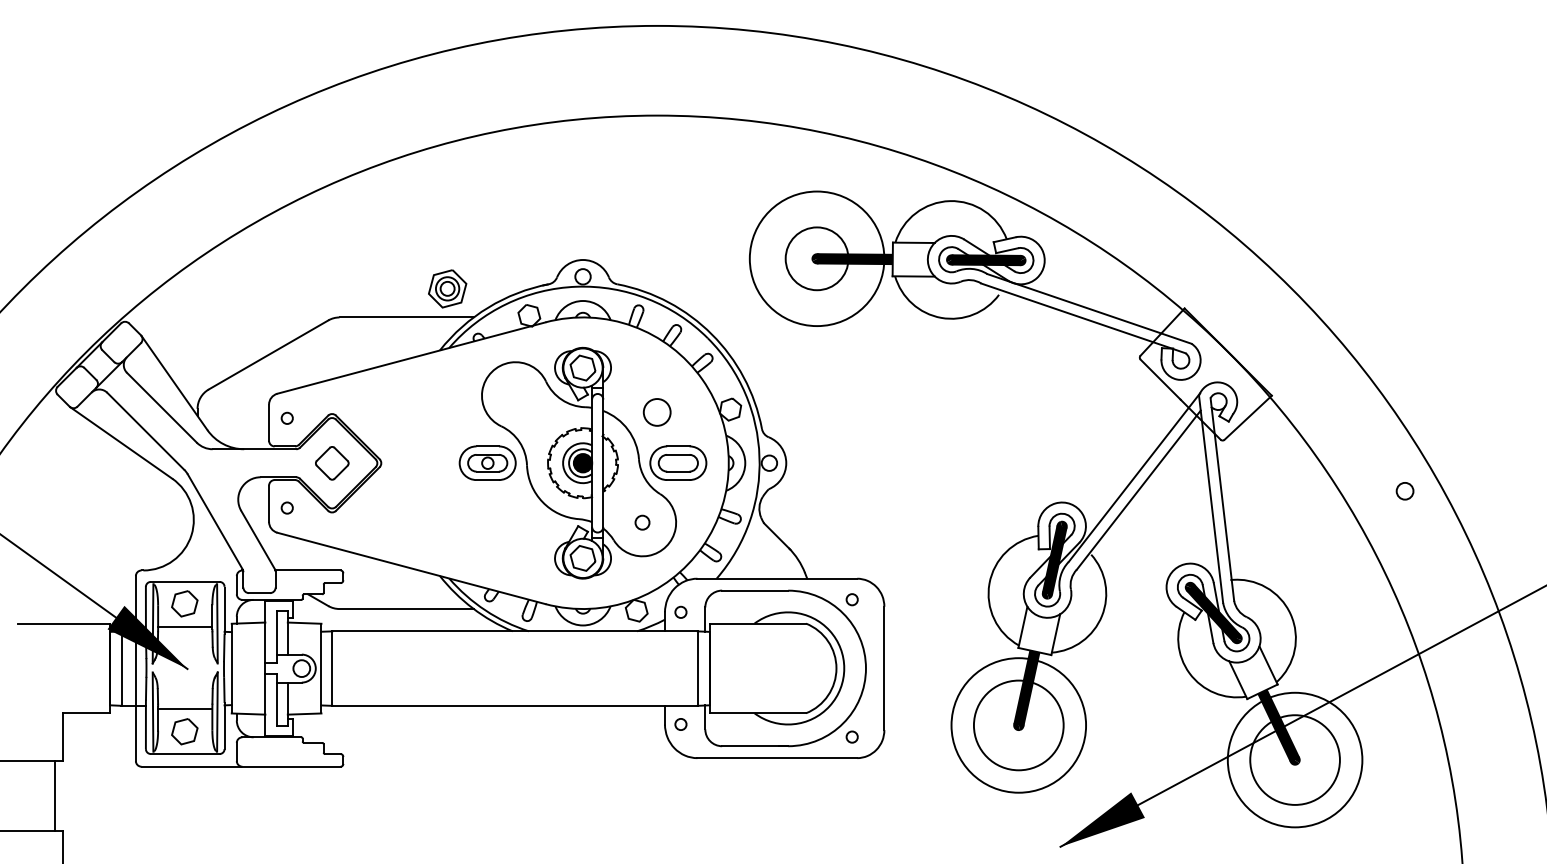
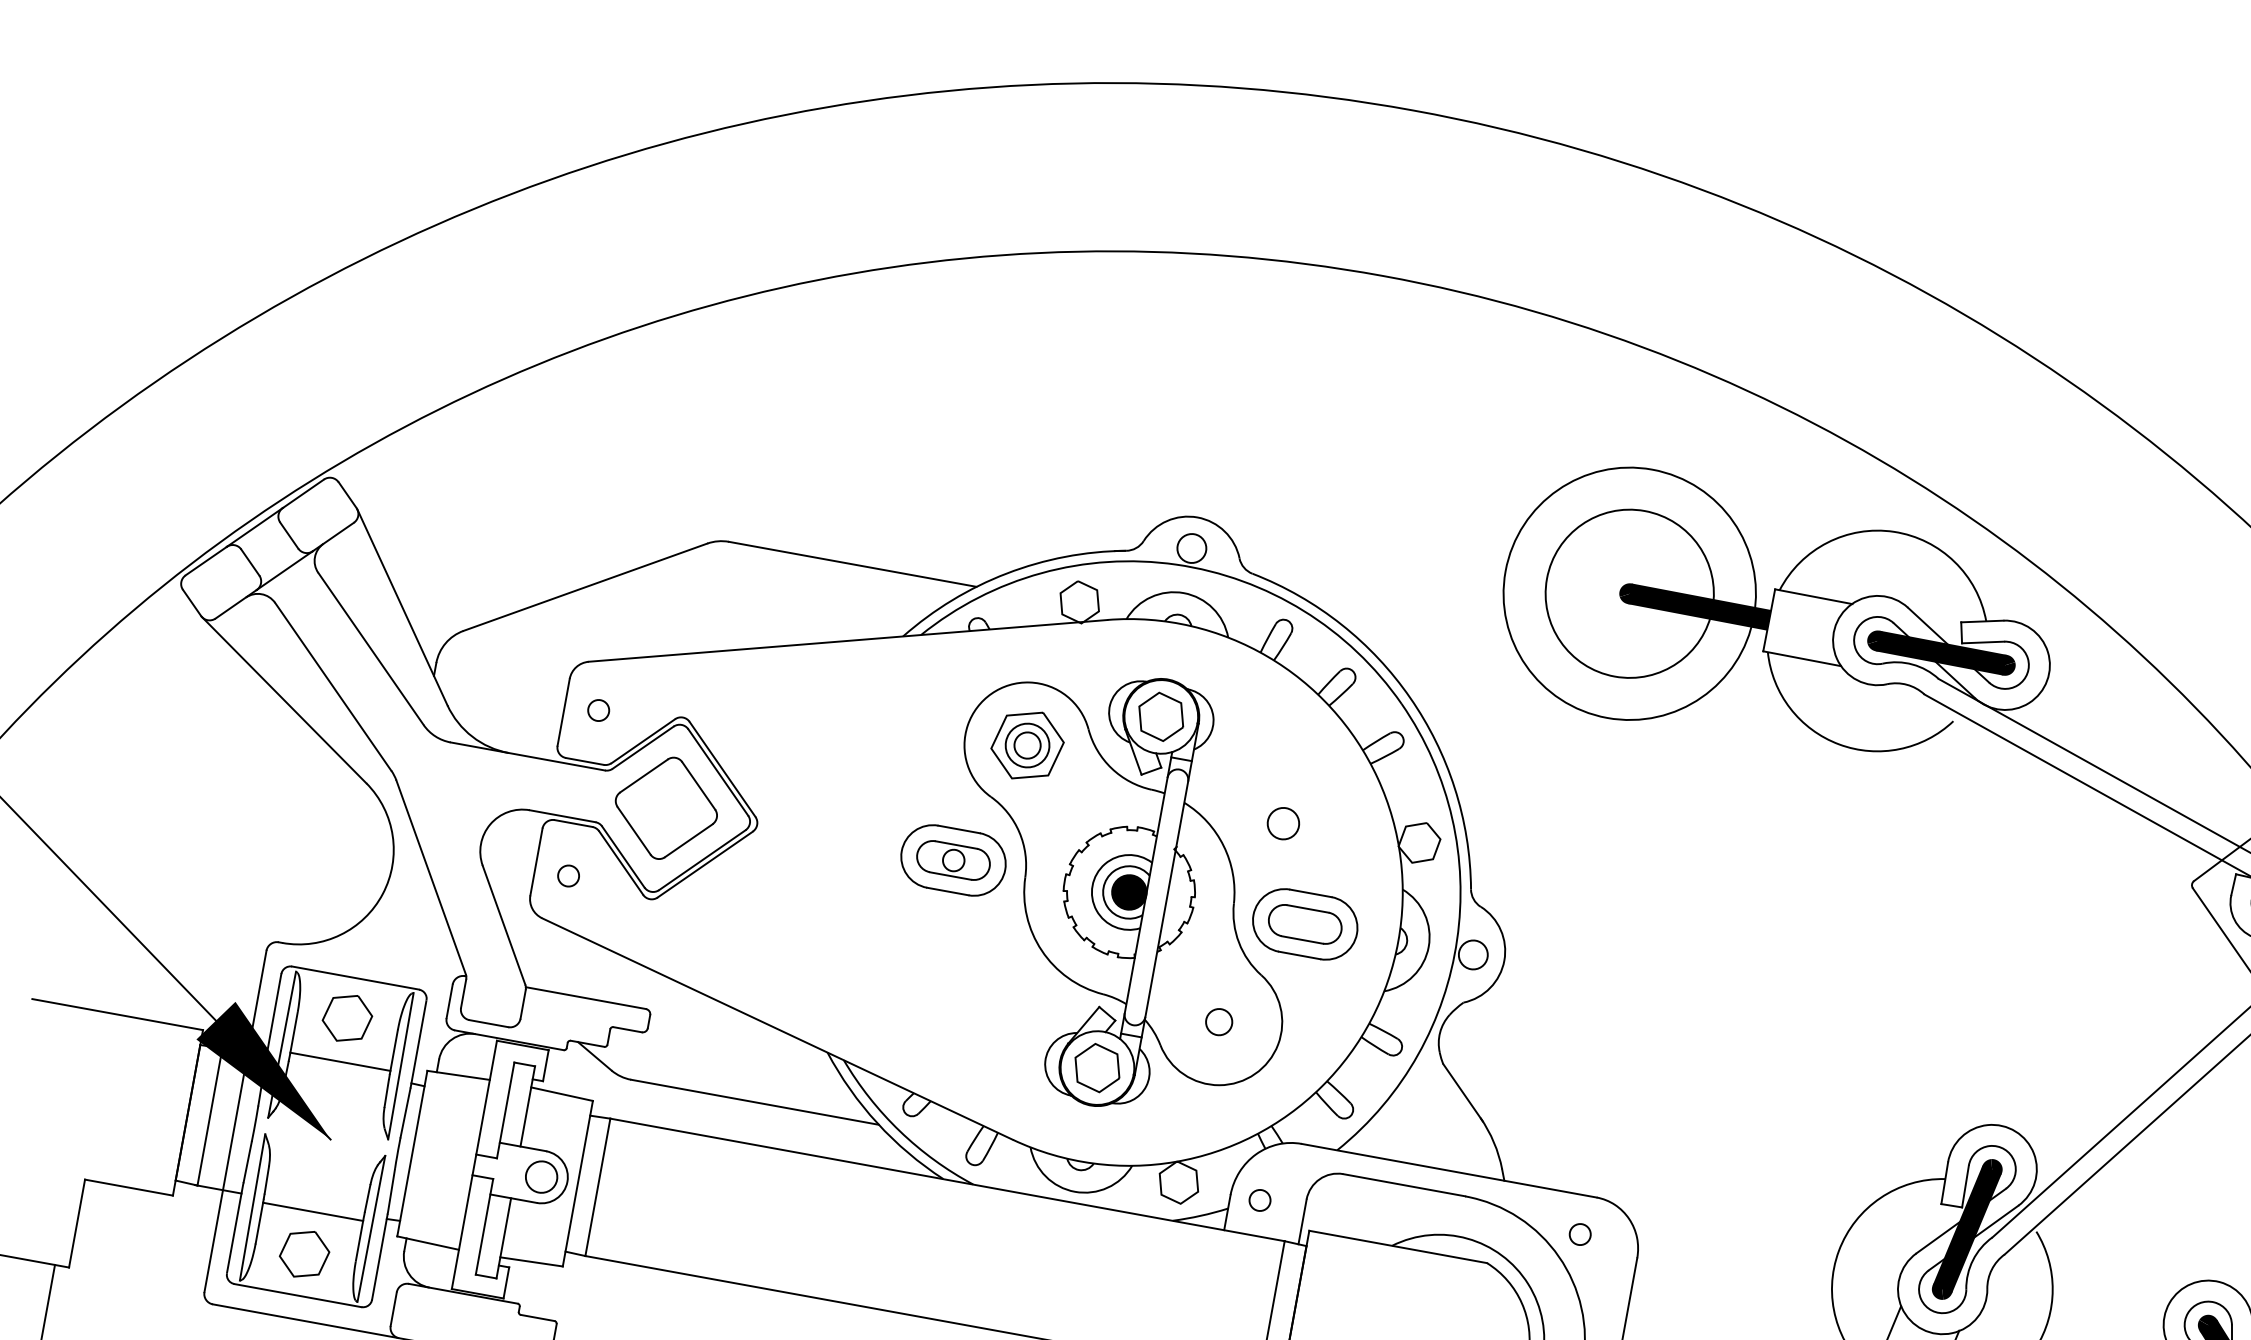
circle: (816, 258) -> (1628, 592), size x1.43
part: (447, 288) -> (1027, 744), moved
circle: (657, 412) -> (1283, 823), size x0.62
part: (332, 463) -> (667, 808), size x1.67

